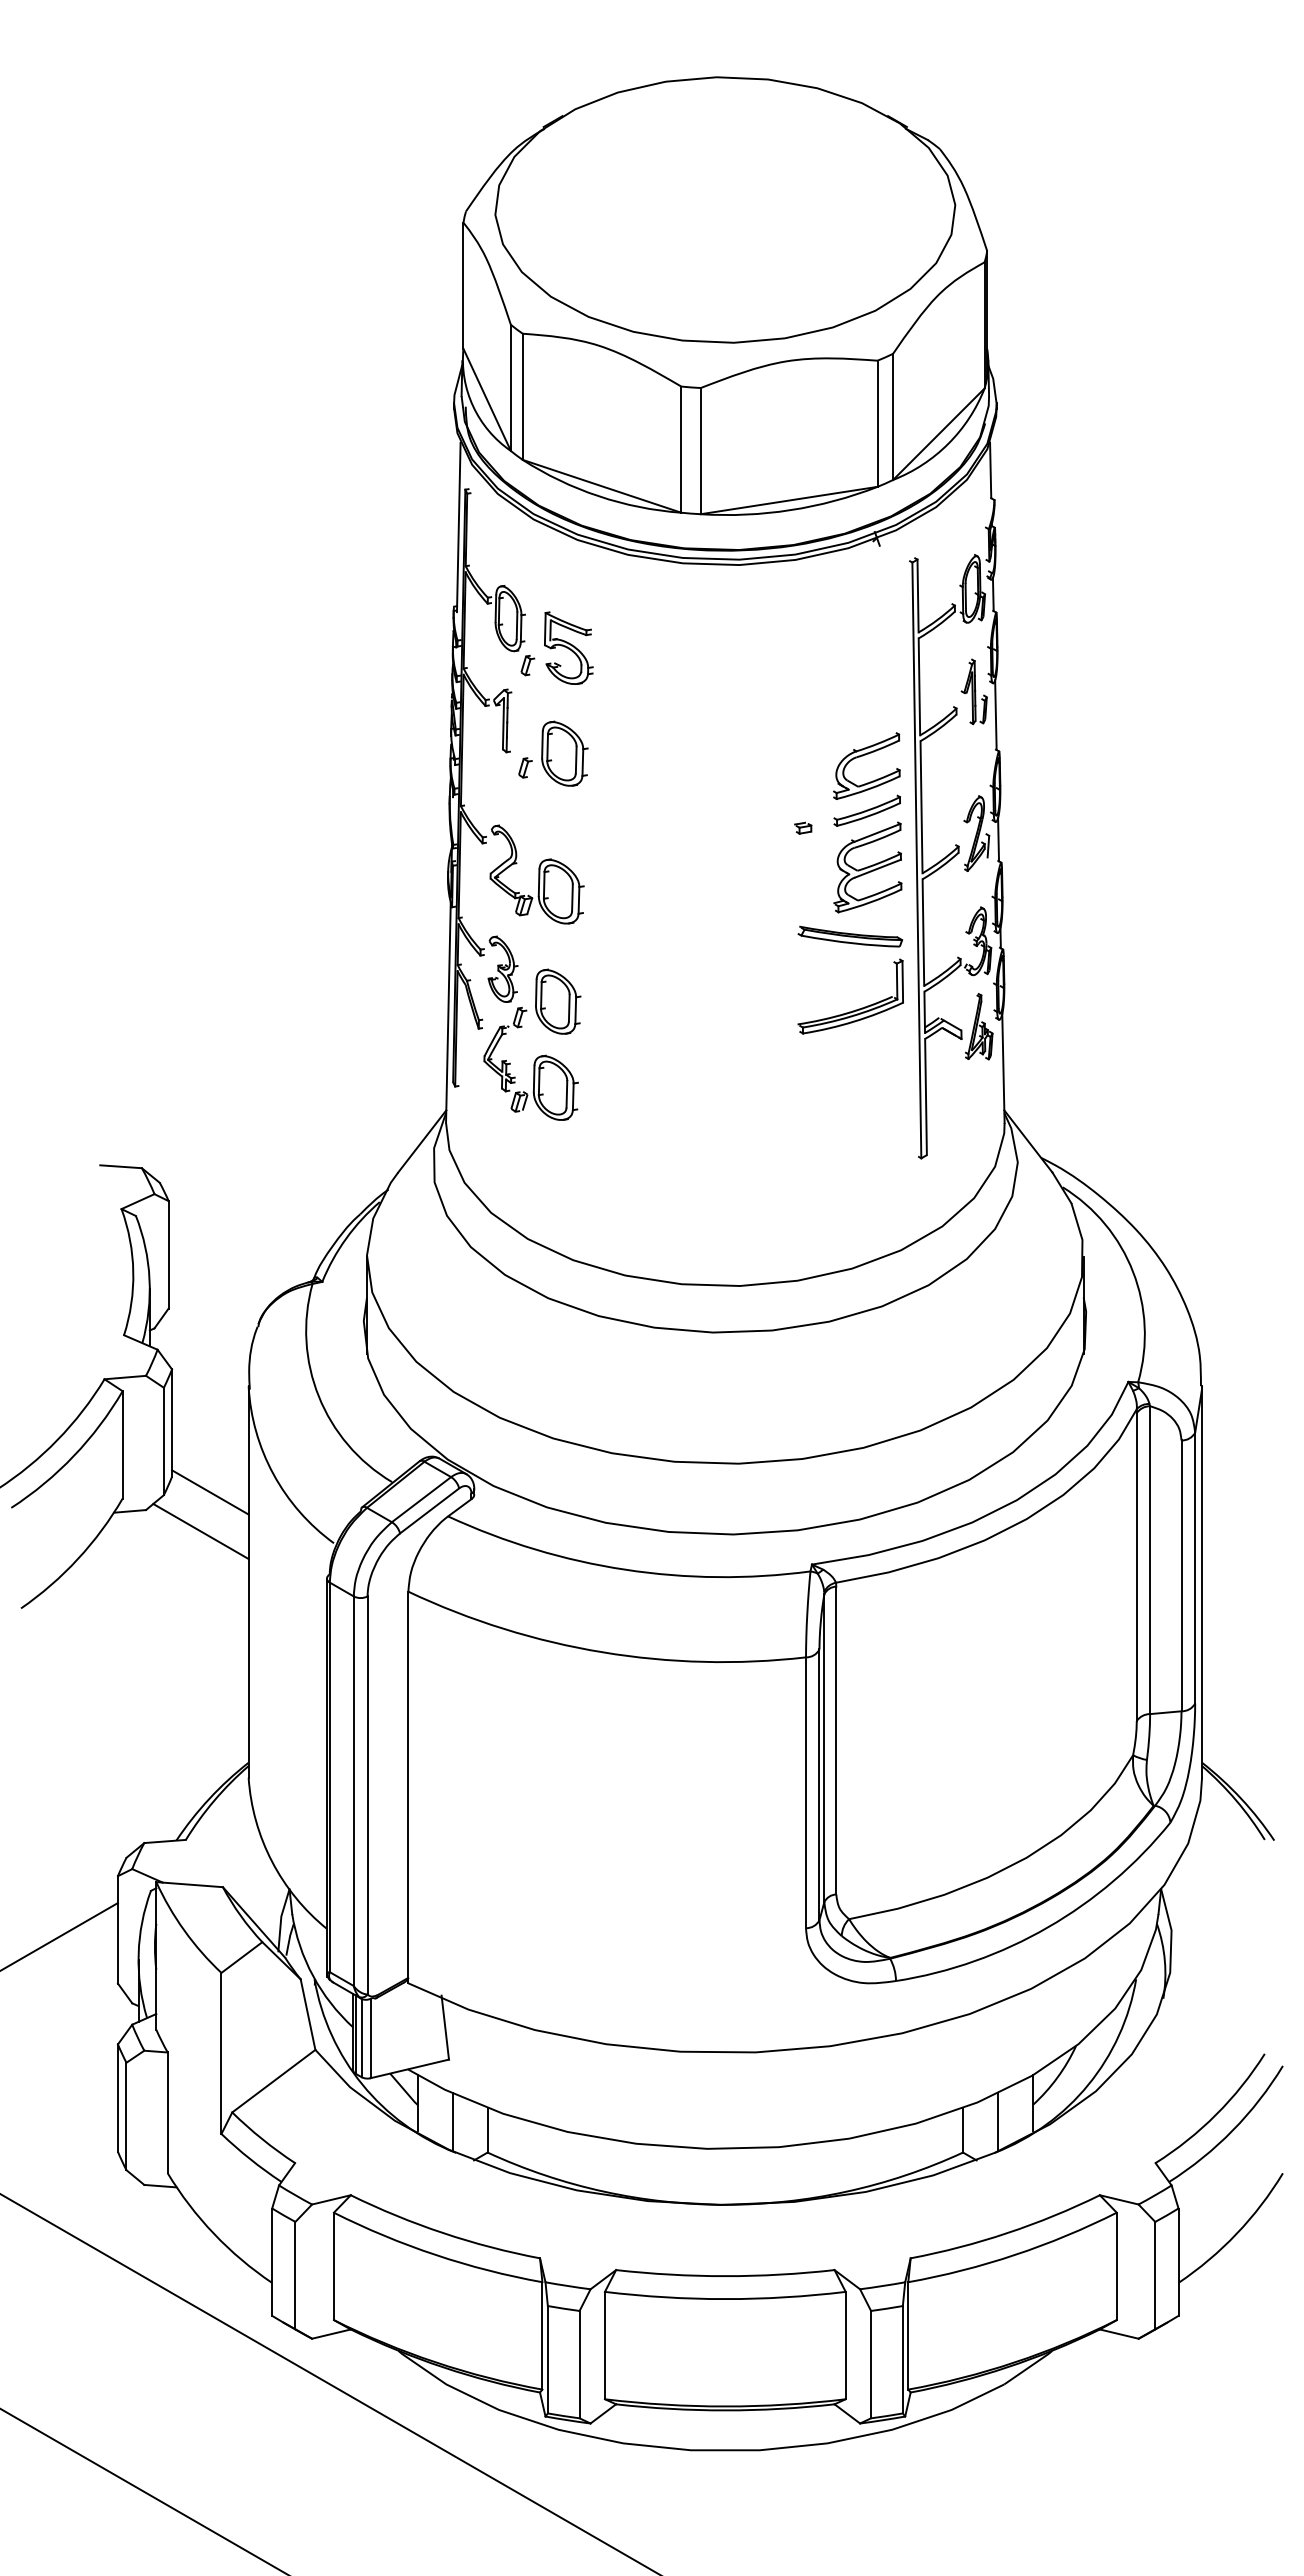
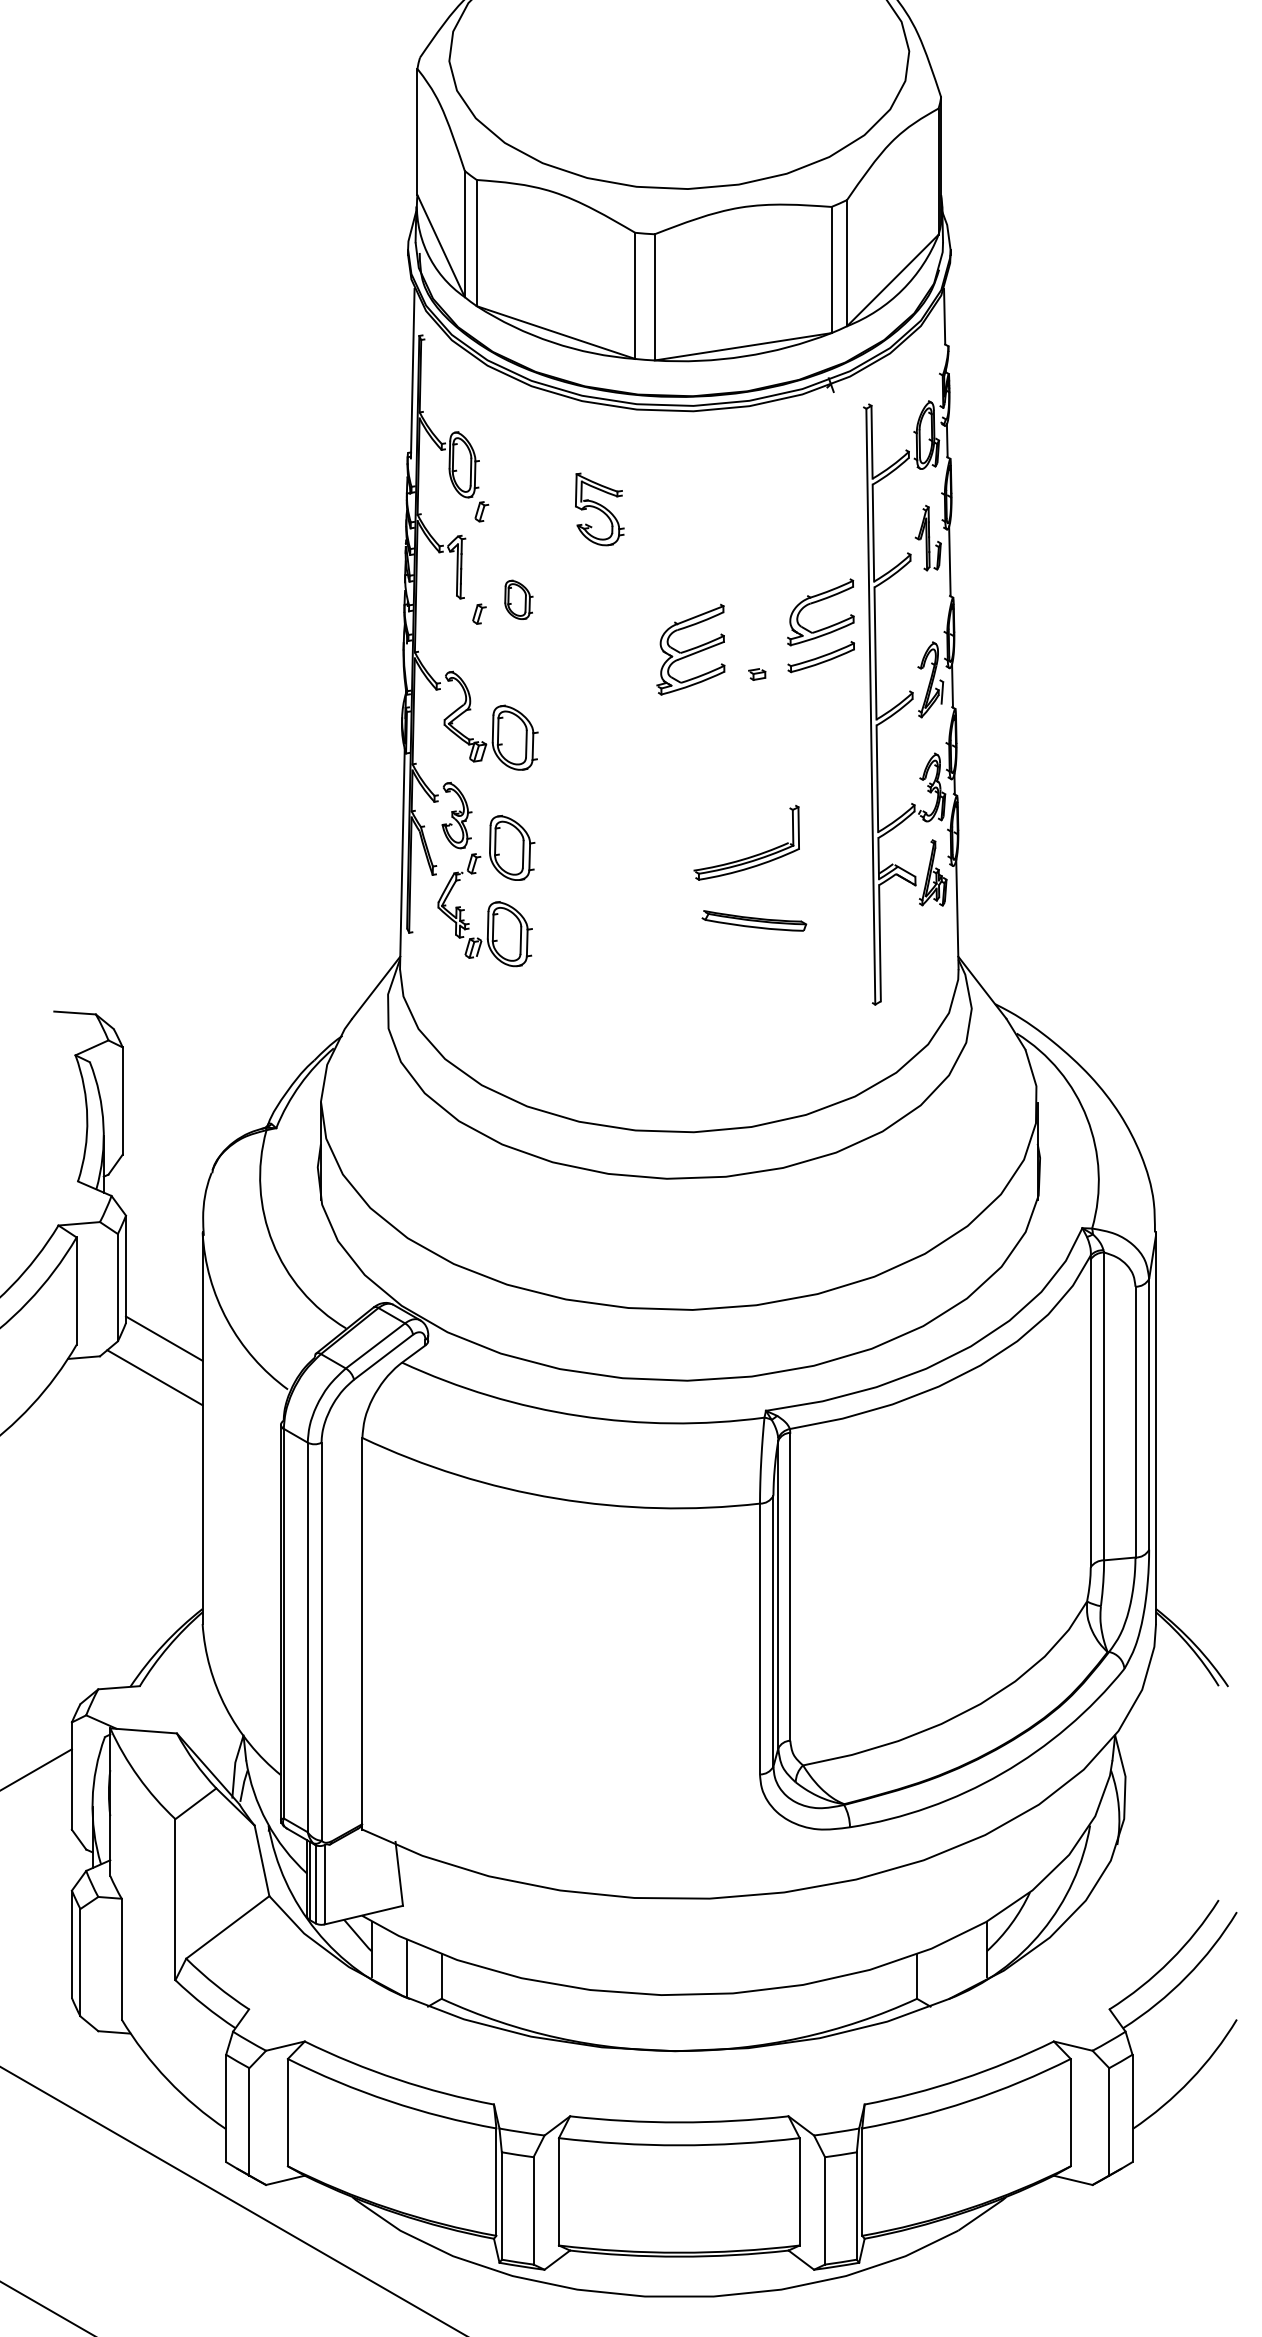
part: (568, 647) -> (599, 508), moved
part: (564, 753) -> (518, 599), size x0.6
part: (867, 867) -> (690, 649), moved
part: (850, 936) -> (754, 920), moved
part: (855, 1009) -> (751, 855), moved
line: (997, 2122) -> (951, 1968), removed

